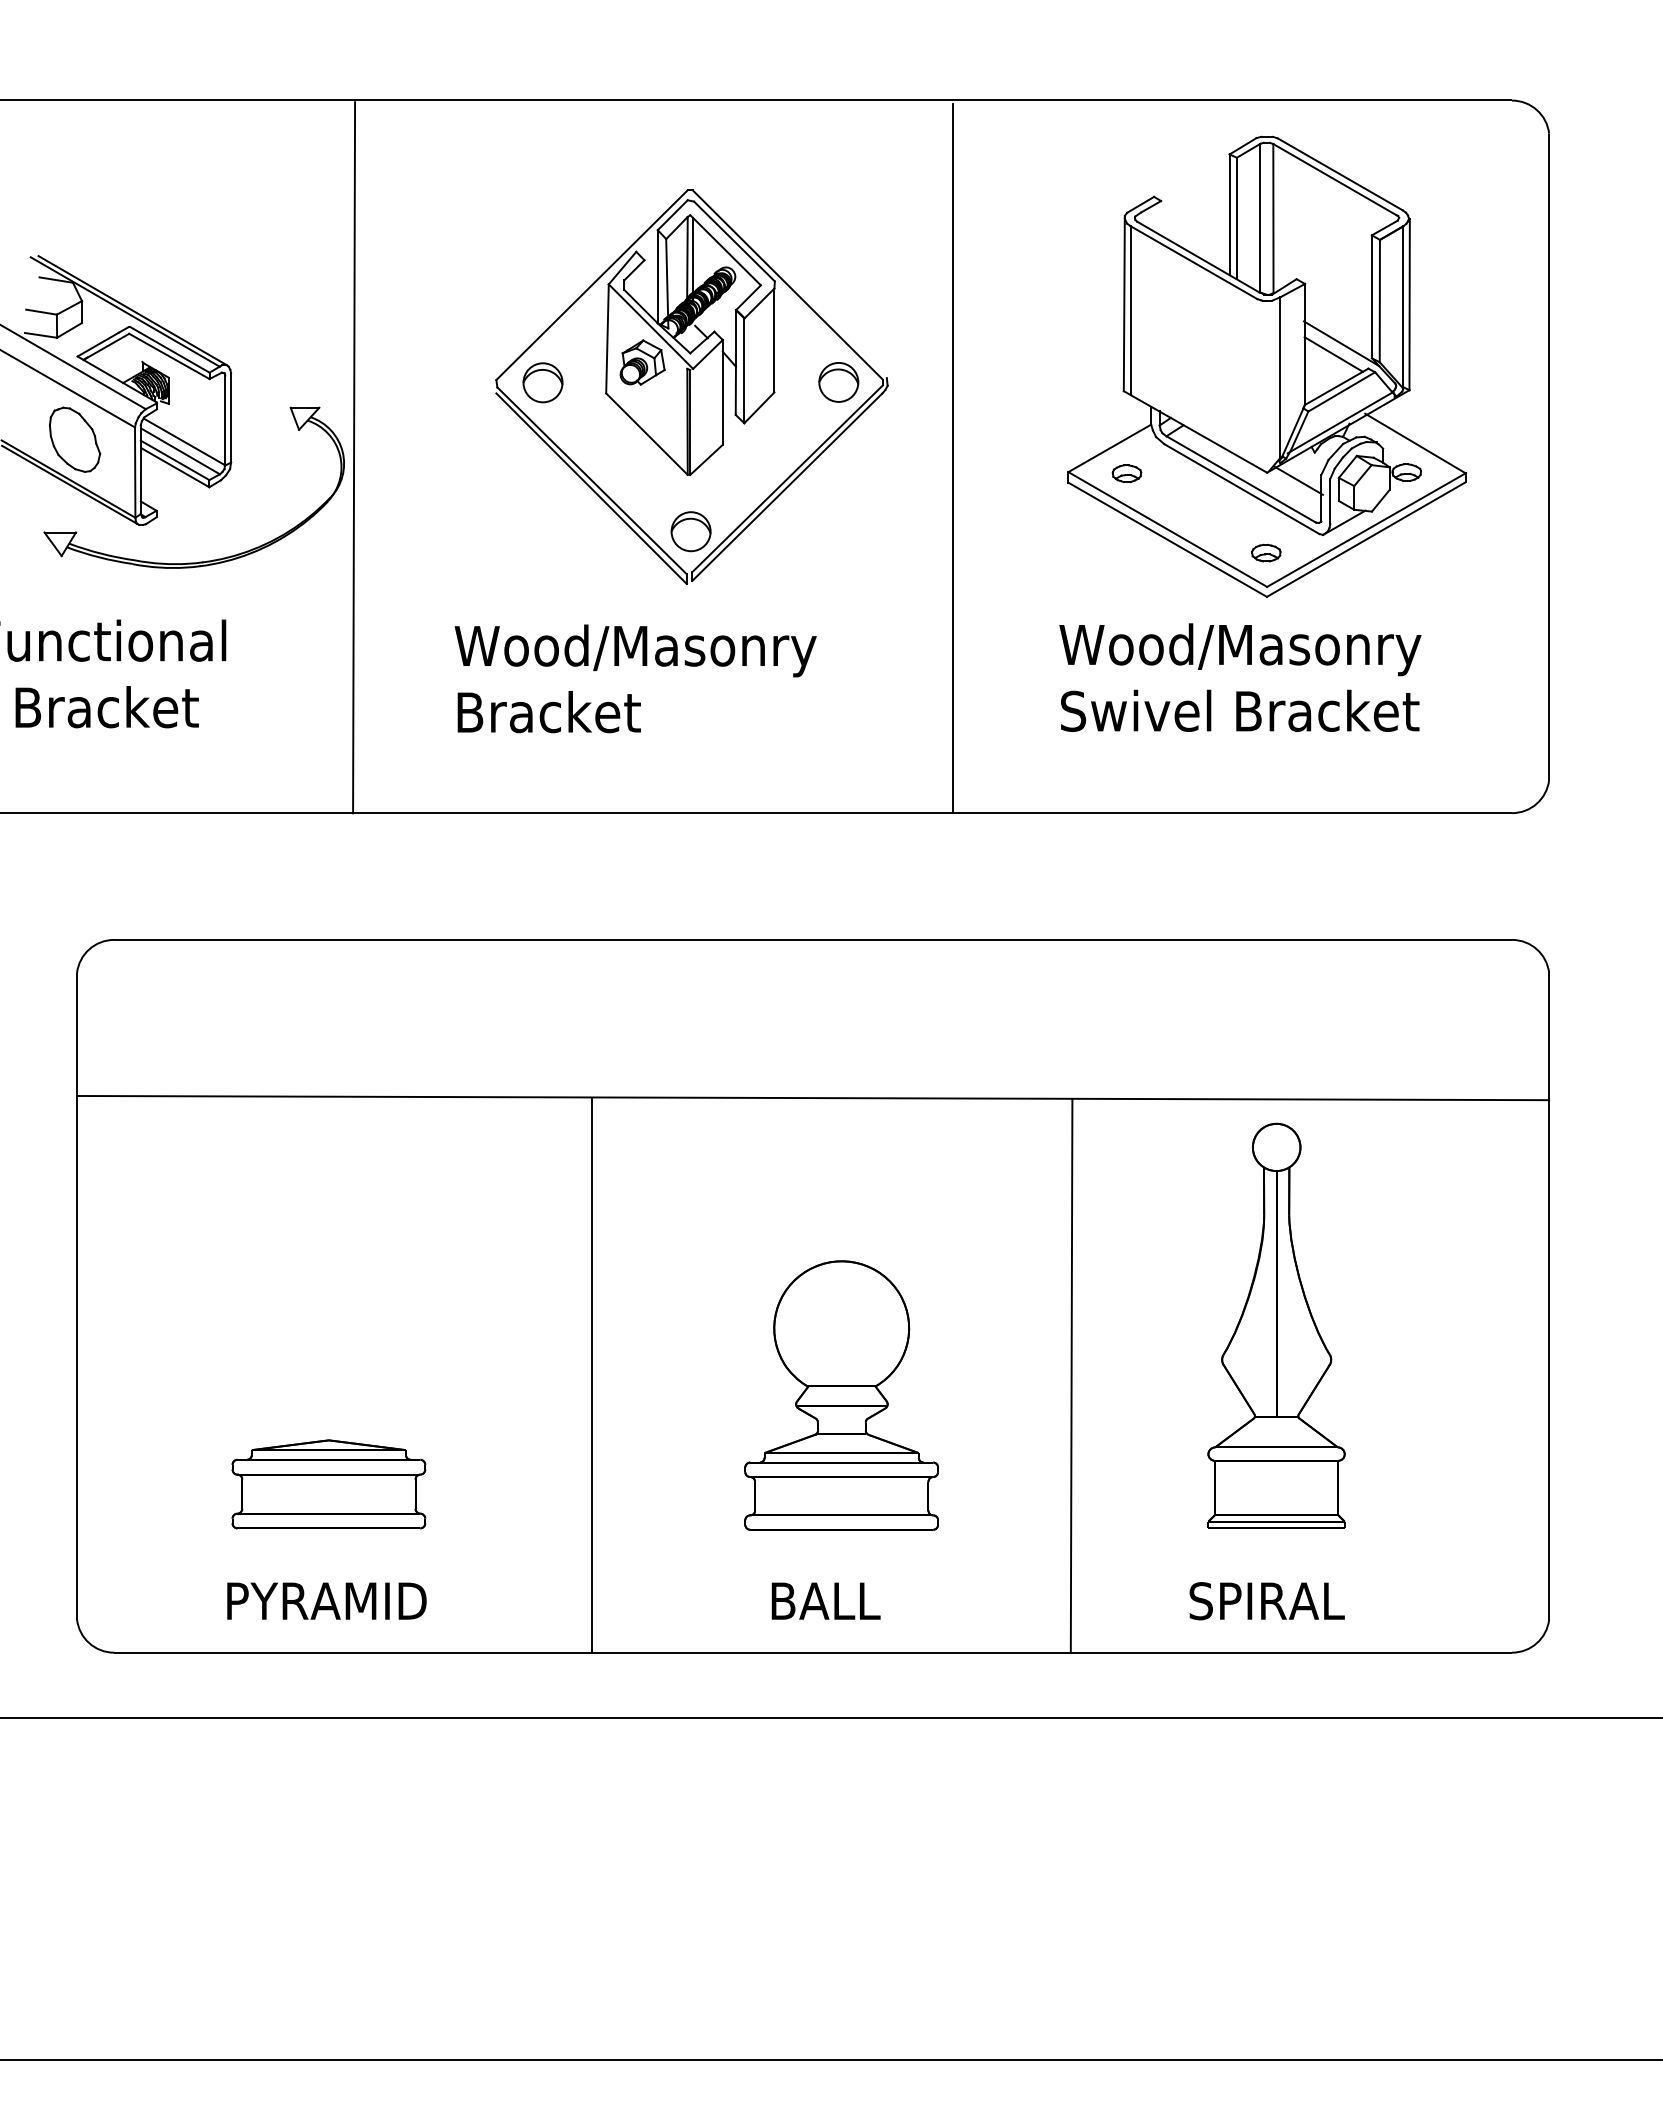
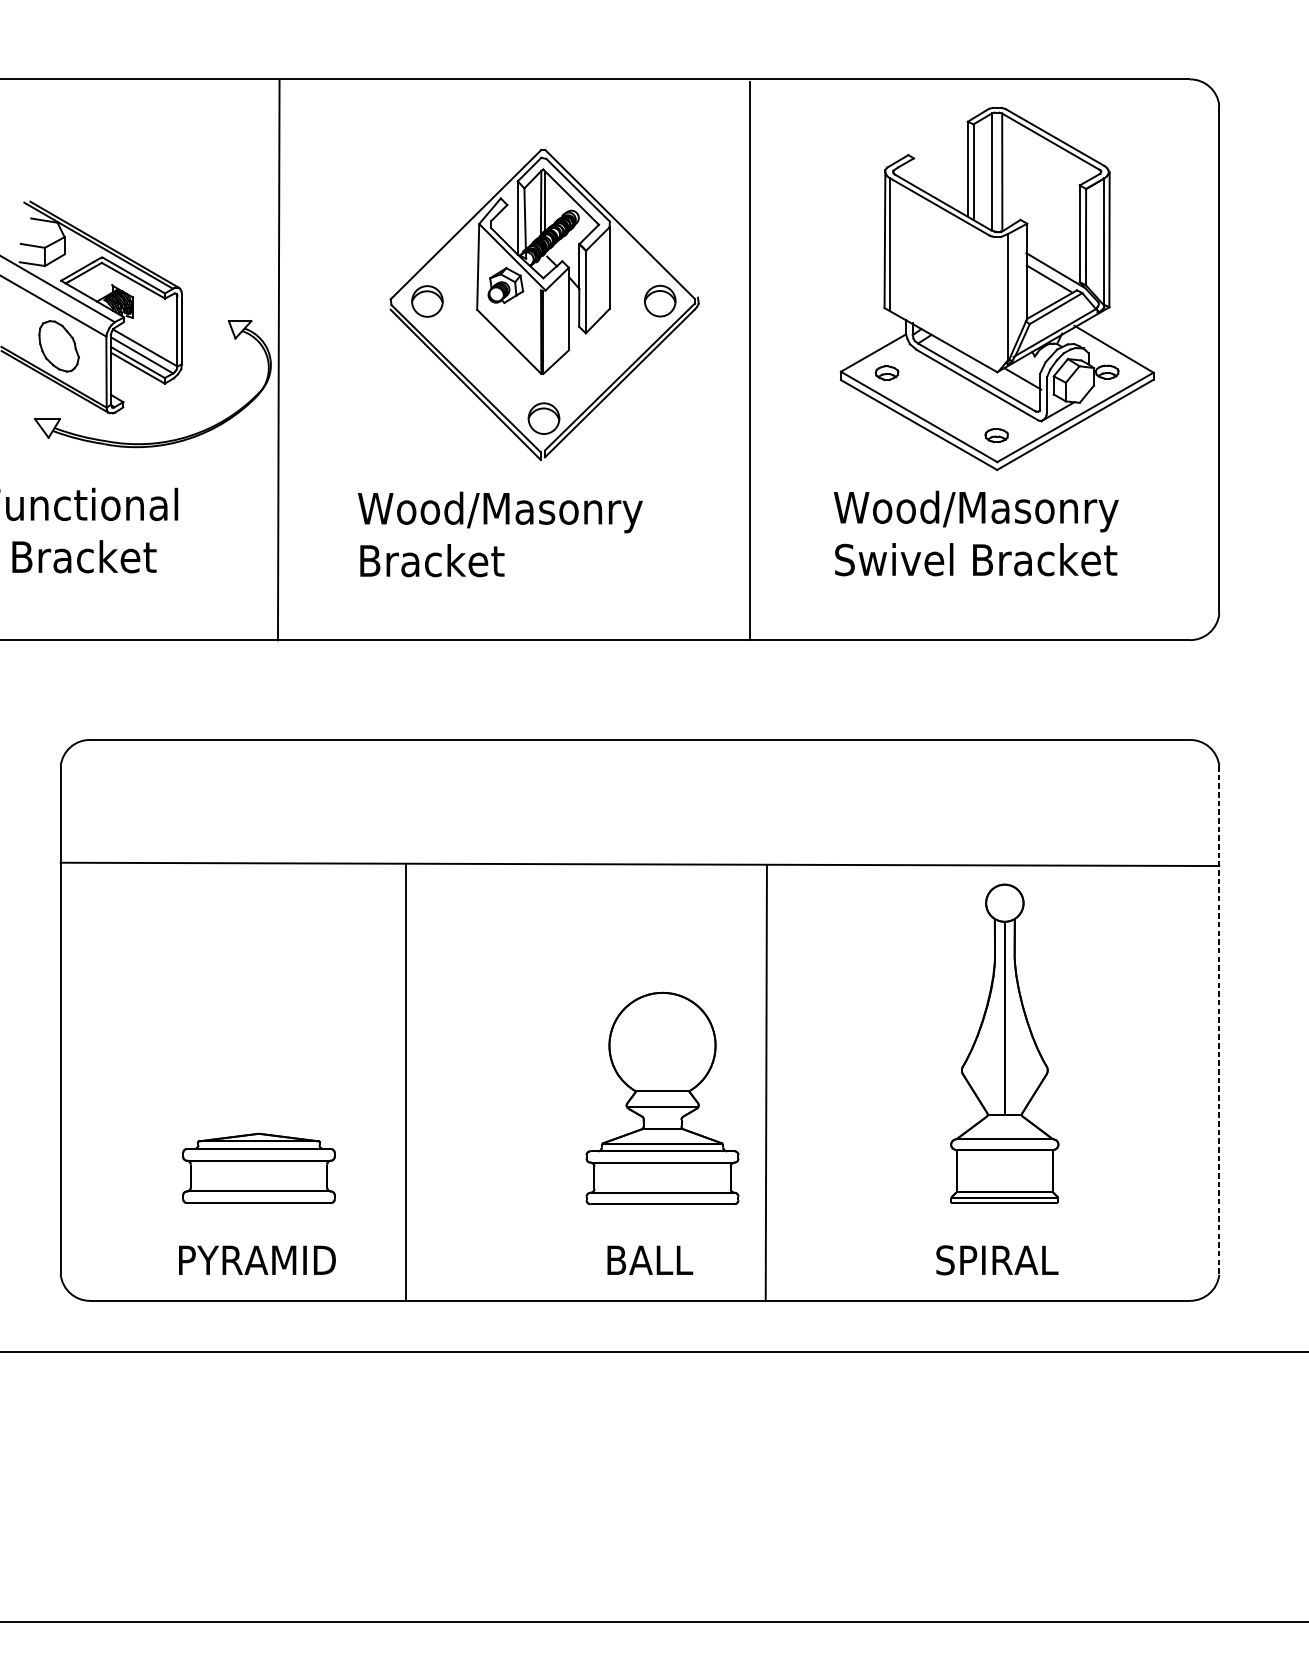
line: (1549, 1296) -> (1219, 1020), solid -> dashed
line: (592, 1374) -> (405, 1081), moved
line: (1071, 1375) -> (766, 1082), moved

